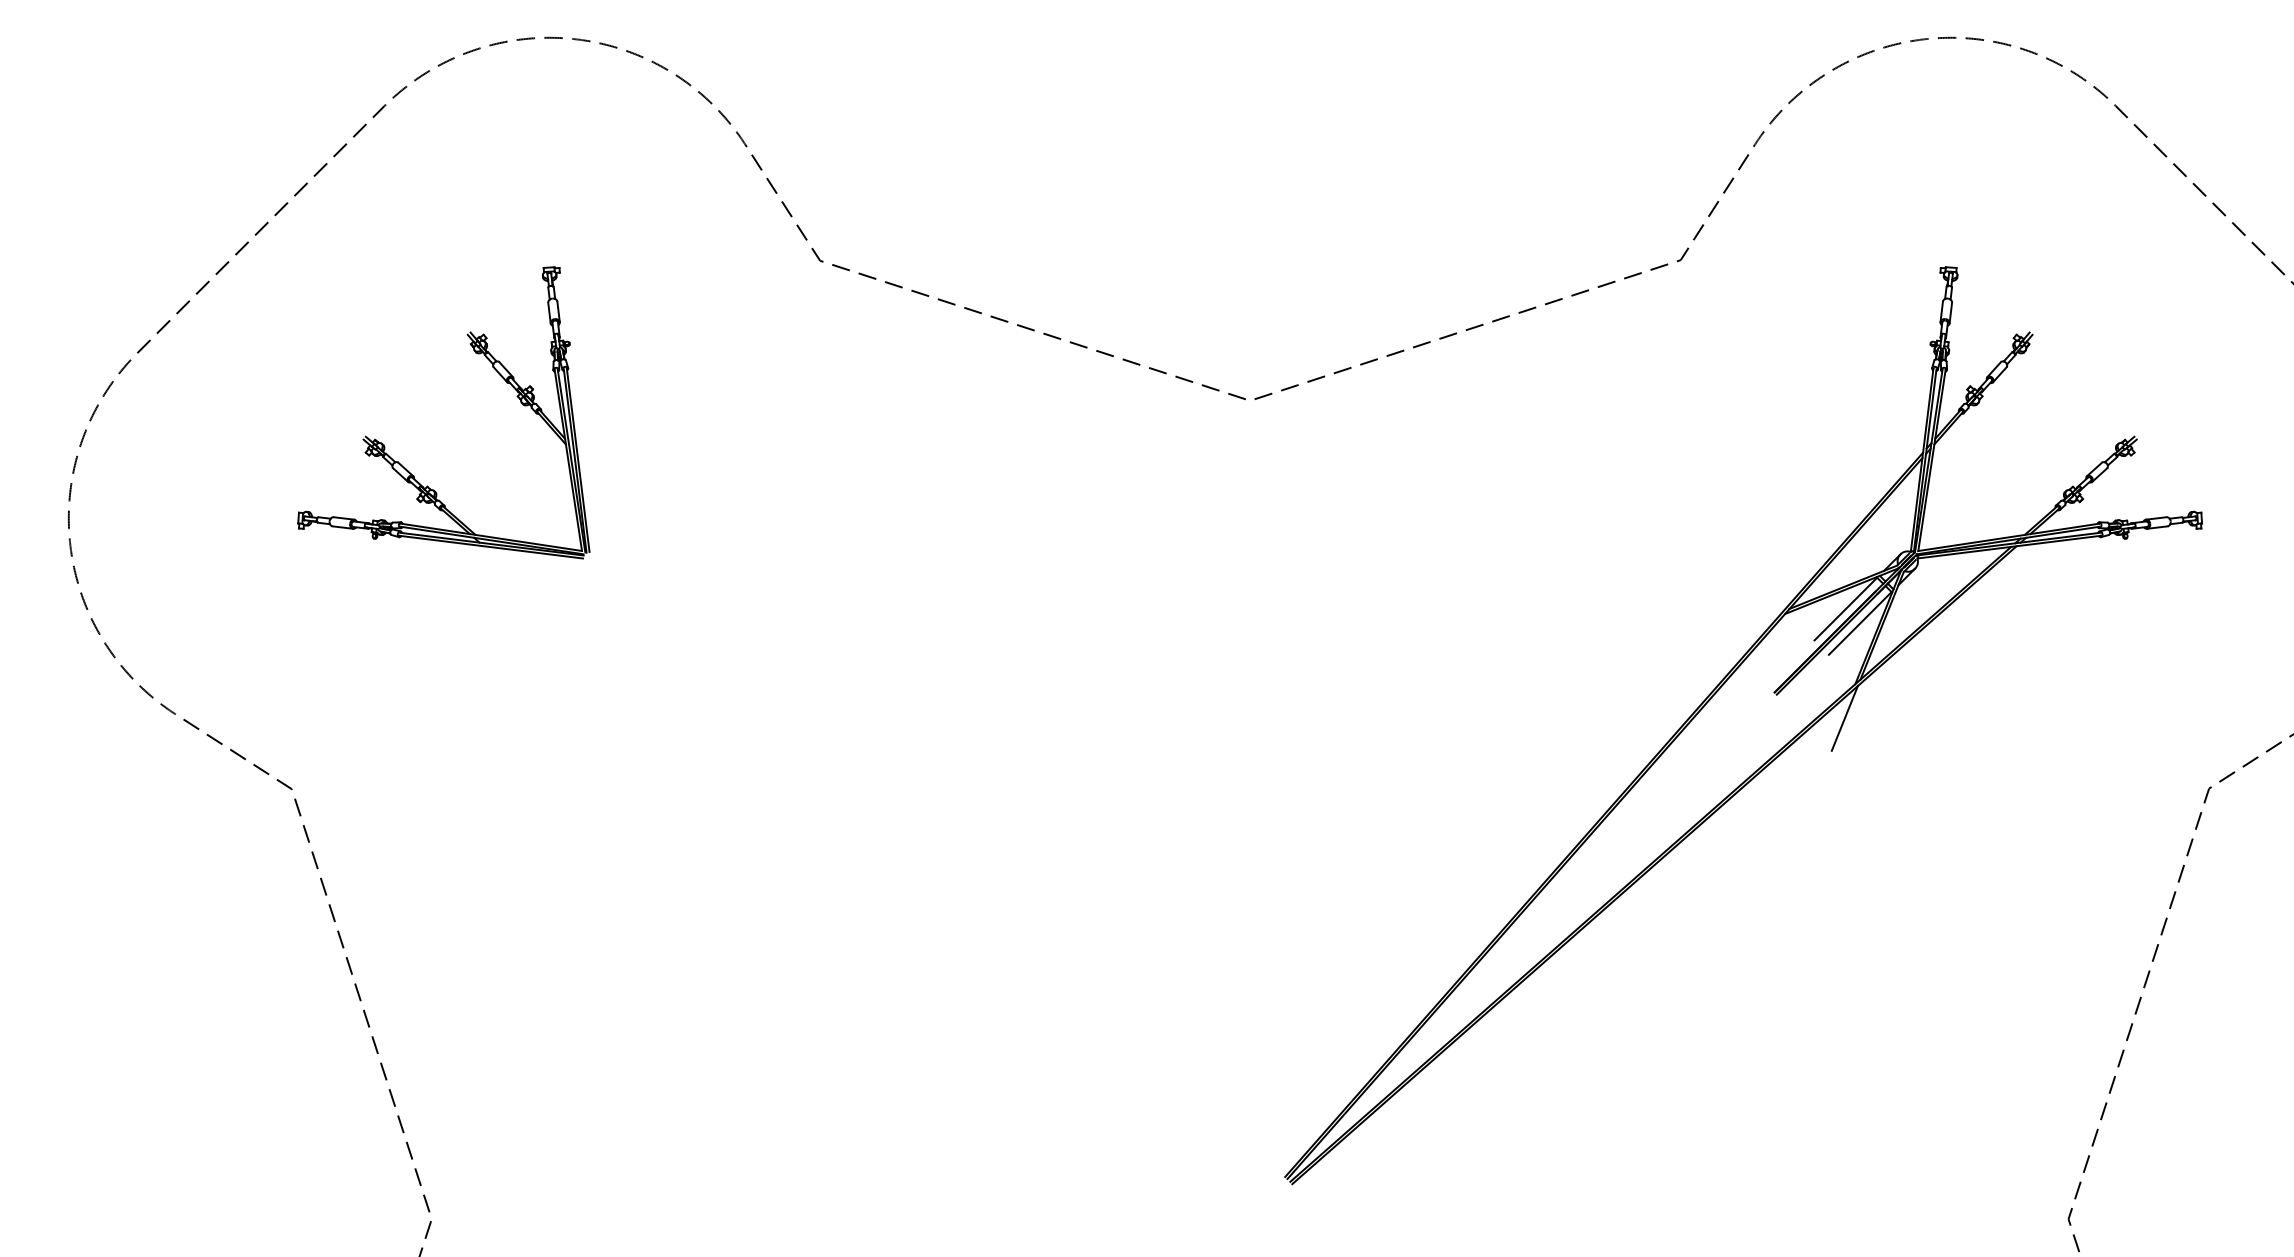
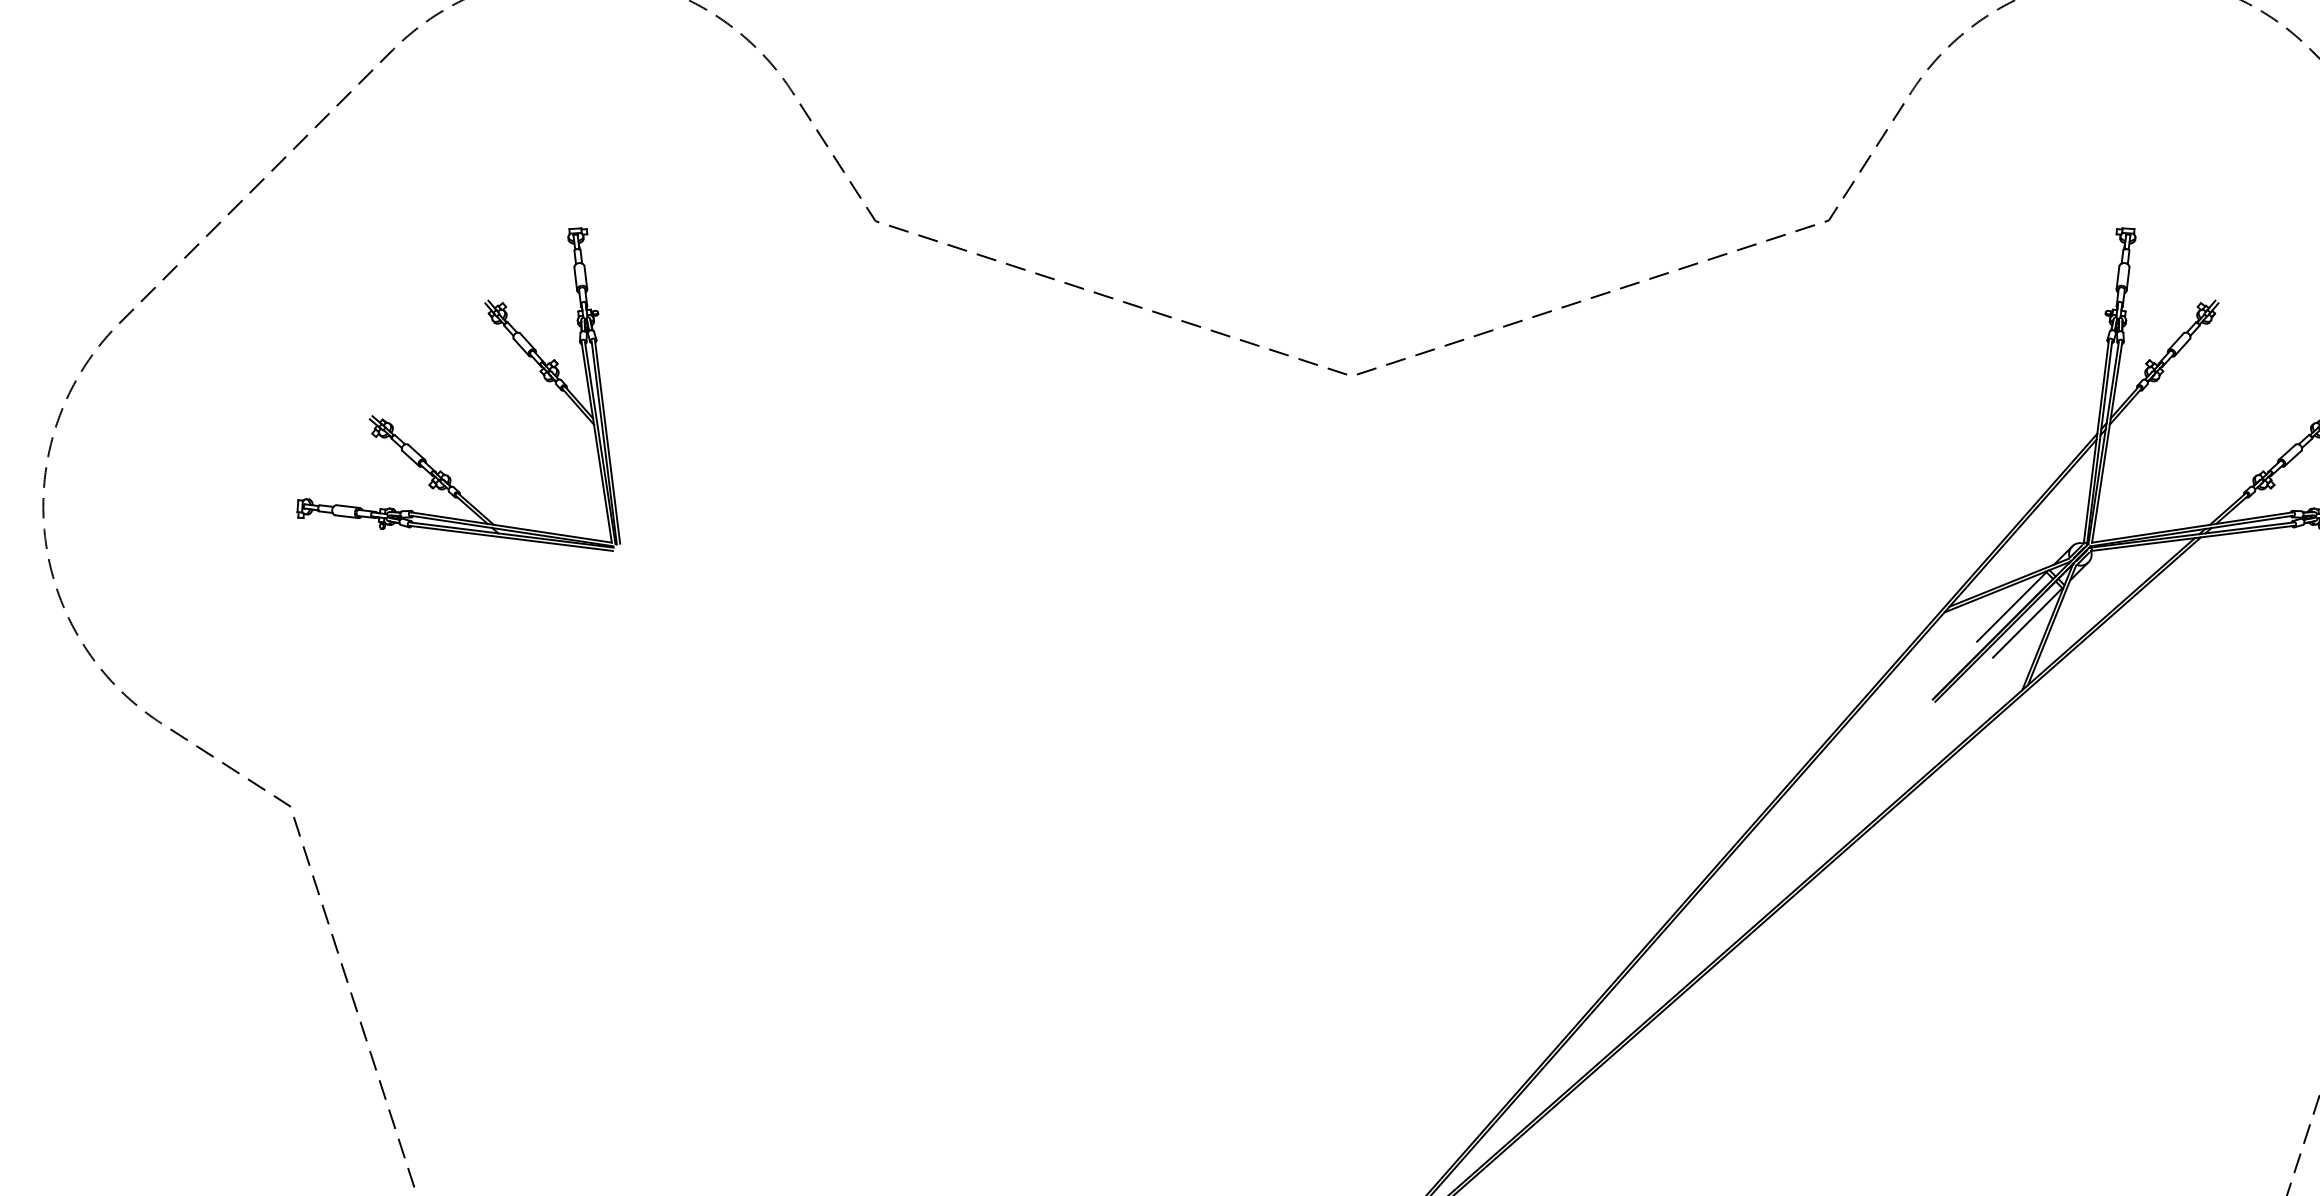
line: (1844, 718) -> (2010, 728), removed

